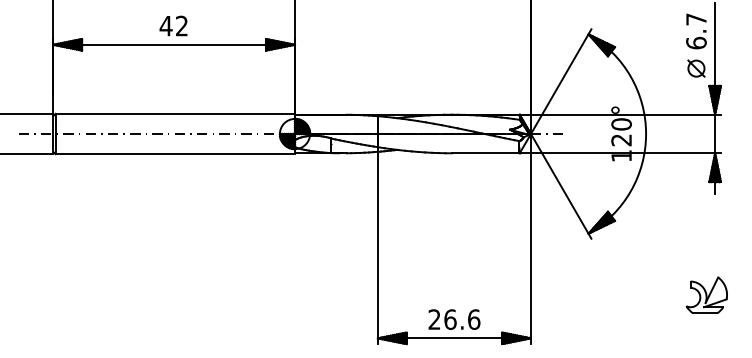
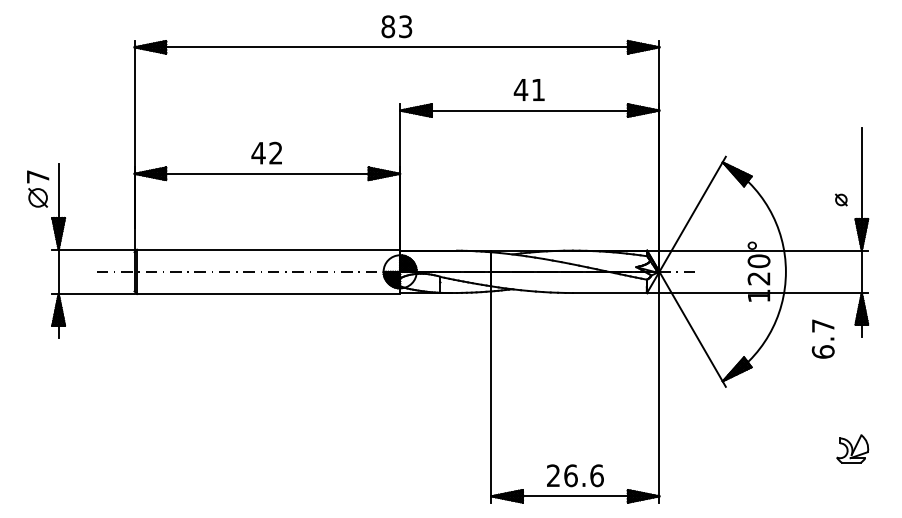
text: (695, 30) -> (822, 338), moved
part: (696, 68) -> (841, 199), size x0.6
part: (706, 294) -> (852, 448), size x0.7

